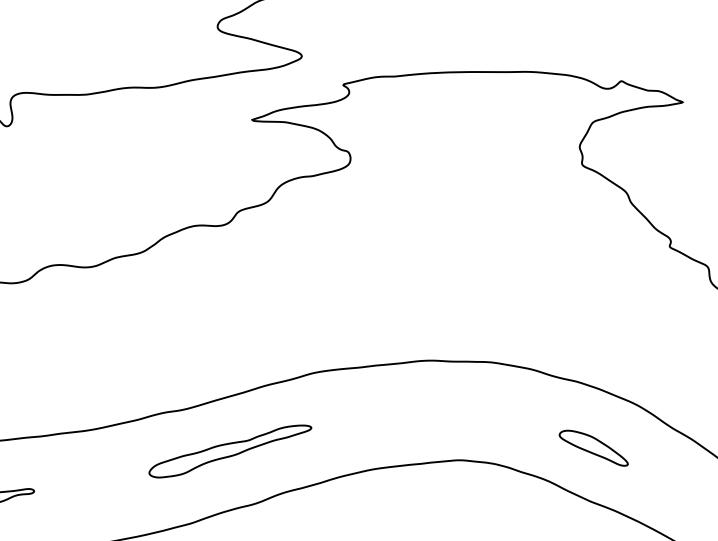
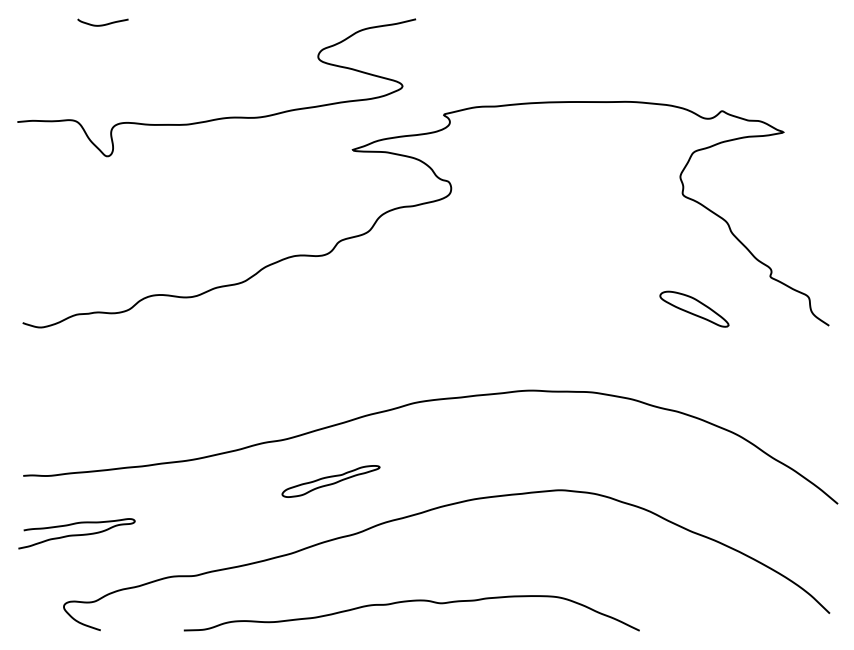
part: (593, 447) -> (694, 308), moved
part: (229, 451) -> (330, 481), size x0.6

